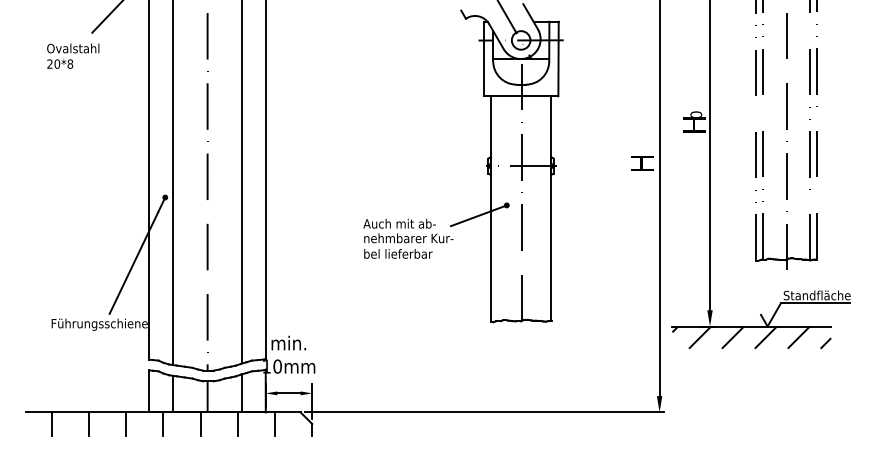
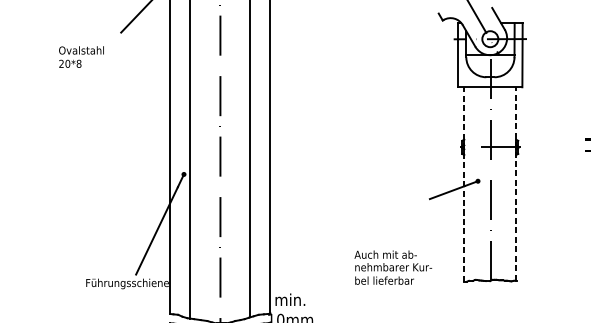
text: (73, 55) -> (81, 56), moved
line: (551, 208) -> (516, 183), solid -> dashed
line: (490, 209) -> (463, 184), solid -> dashed
text: (408, 238) -> (393, 267), moved

